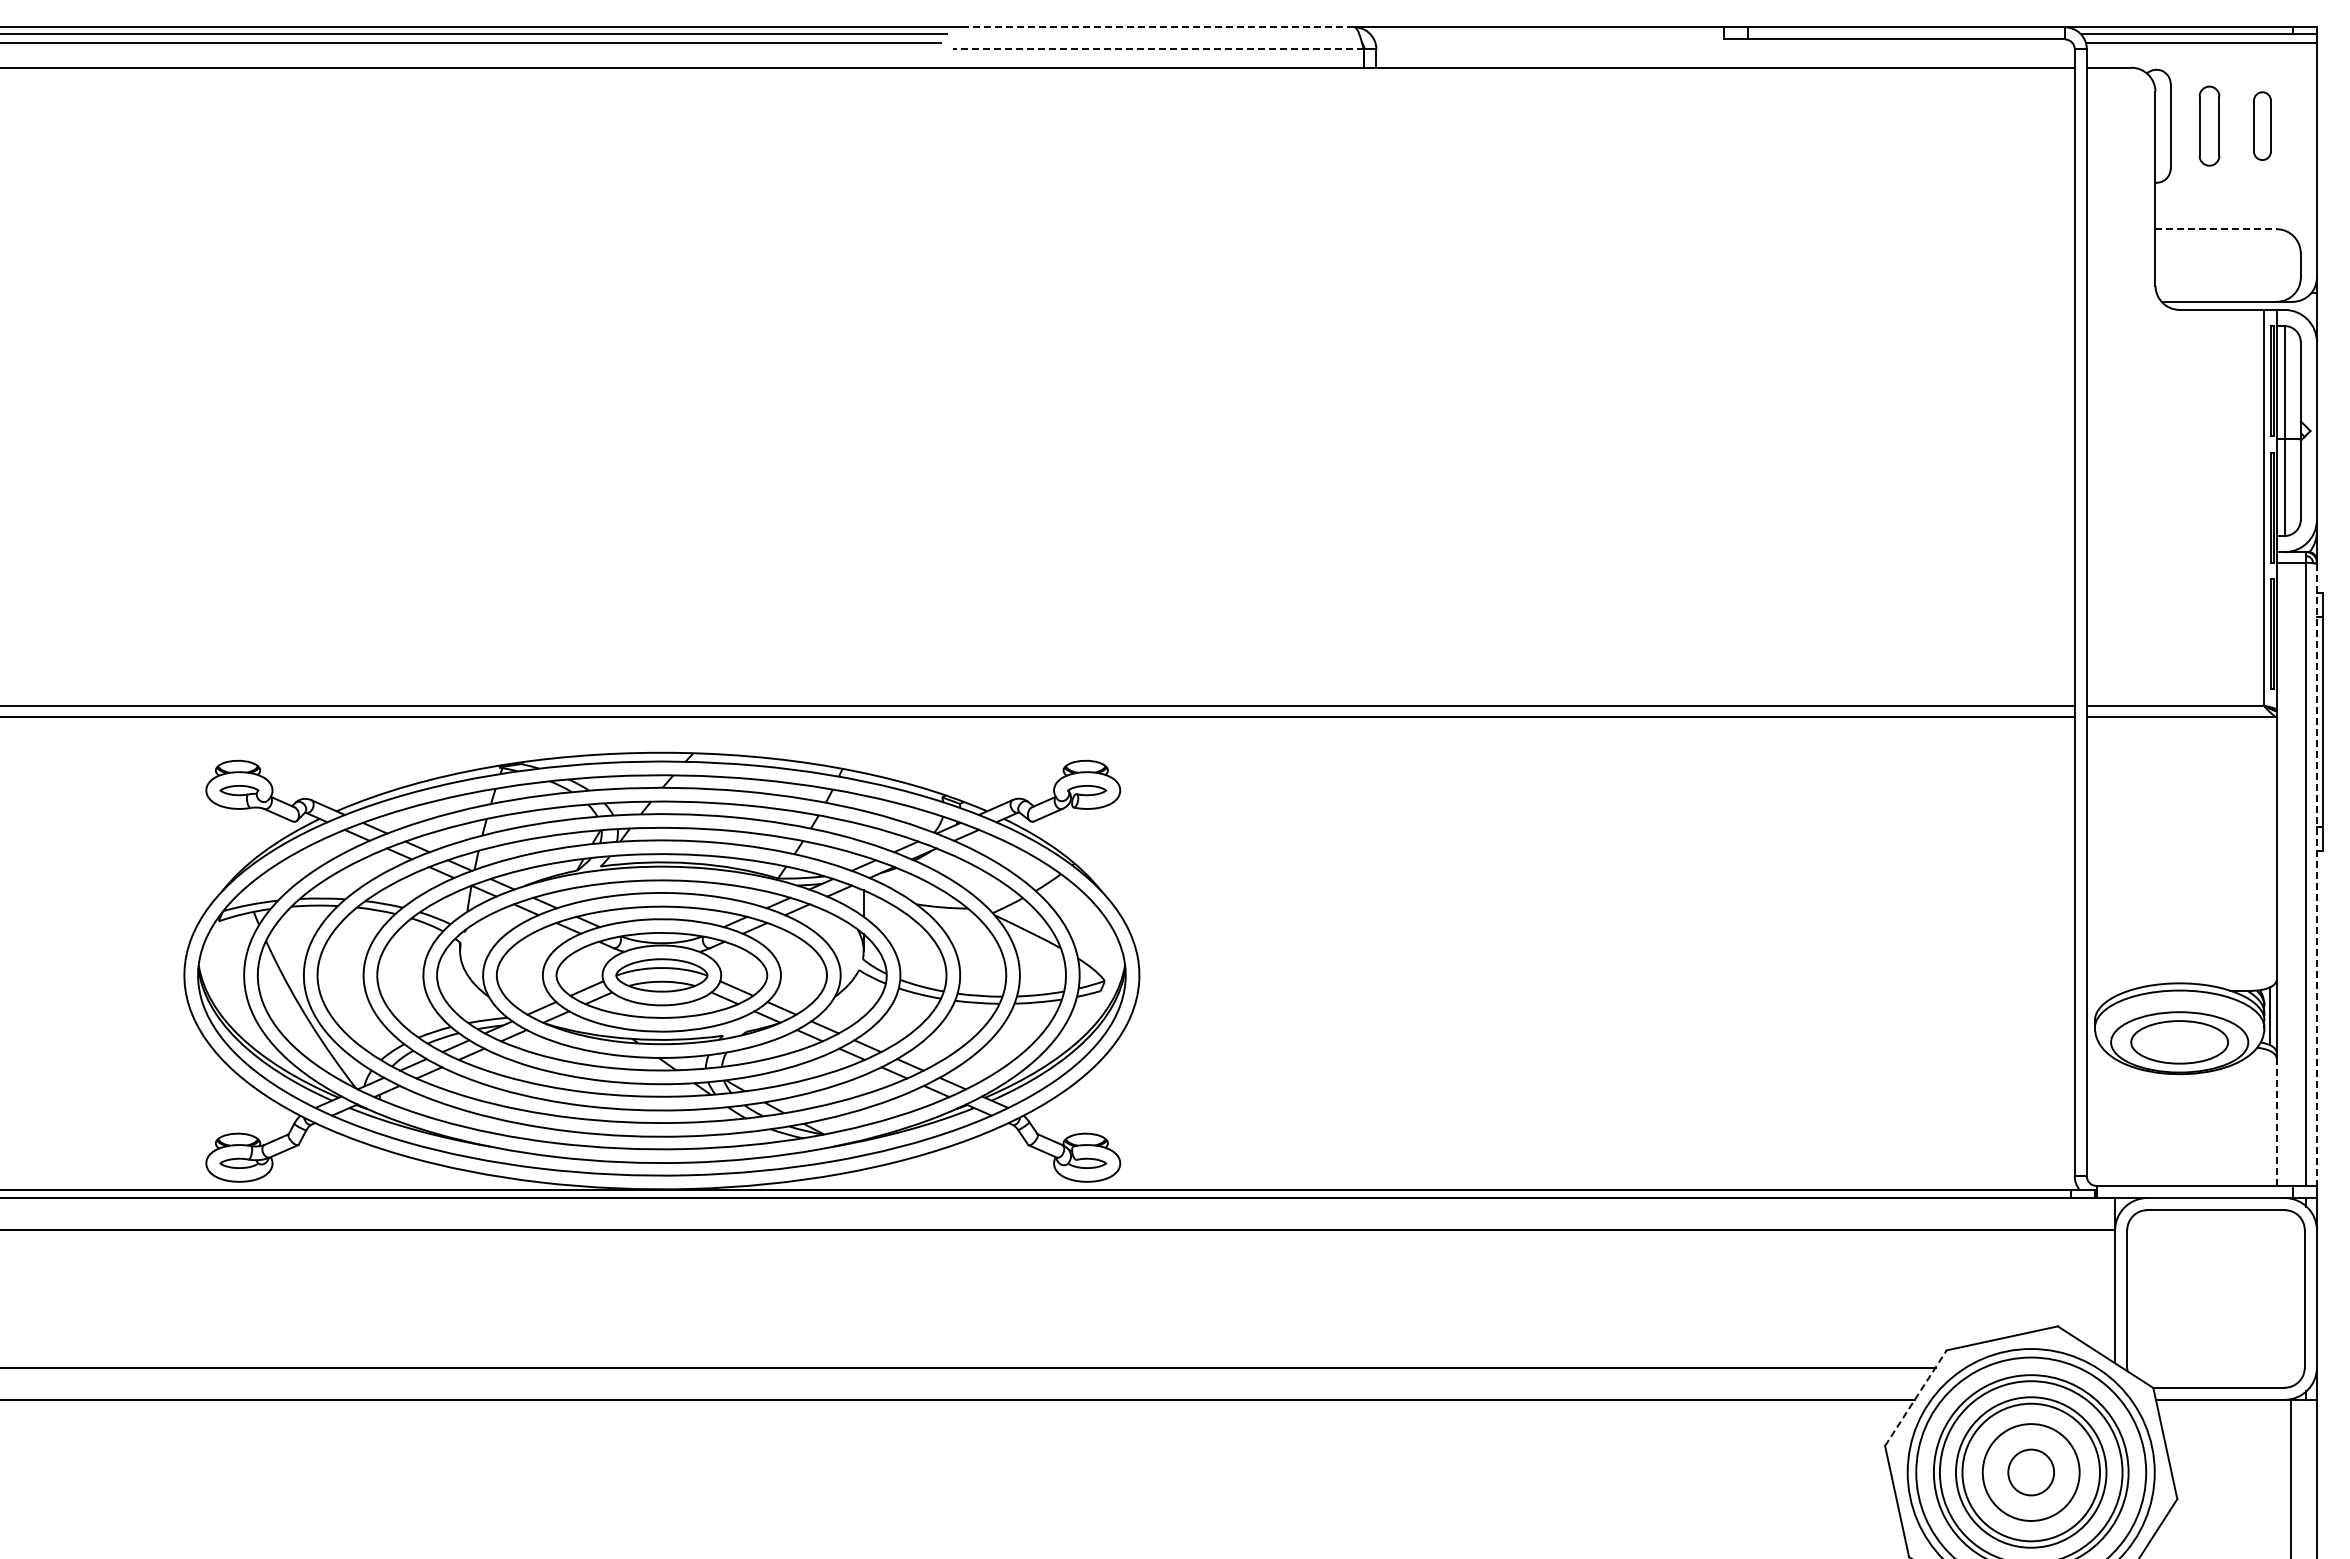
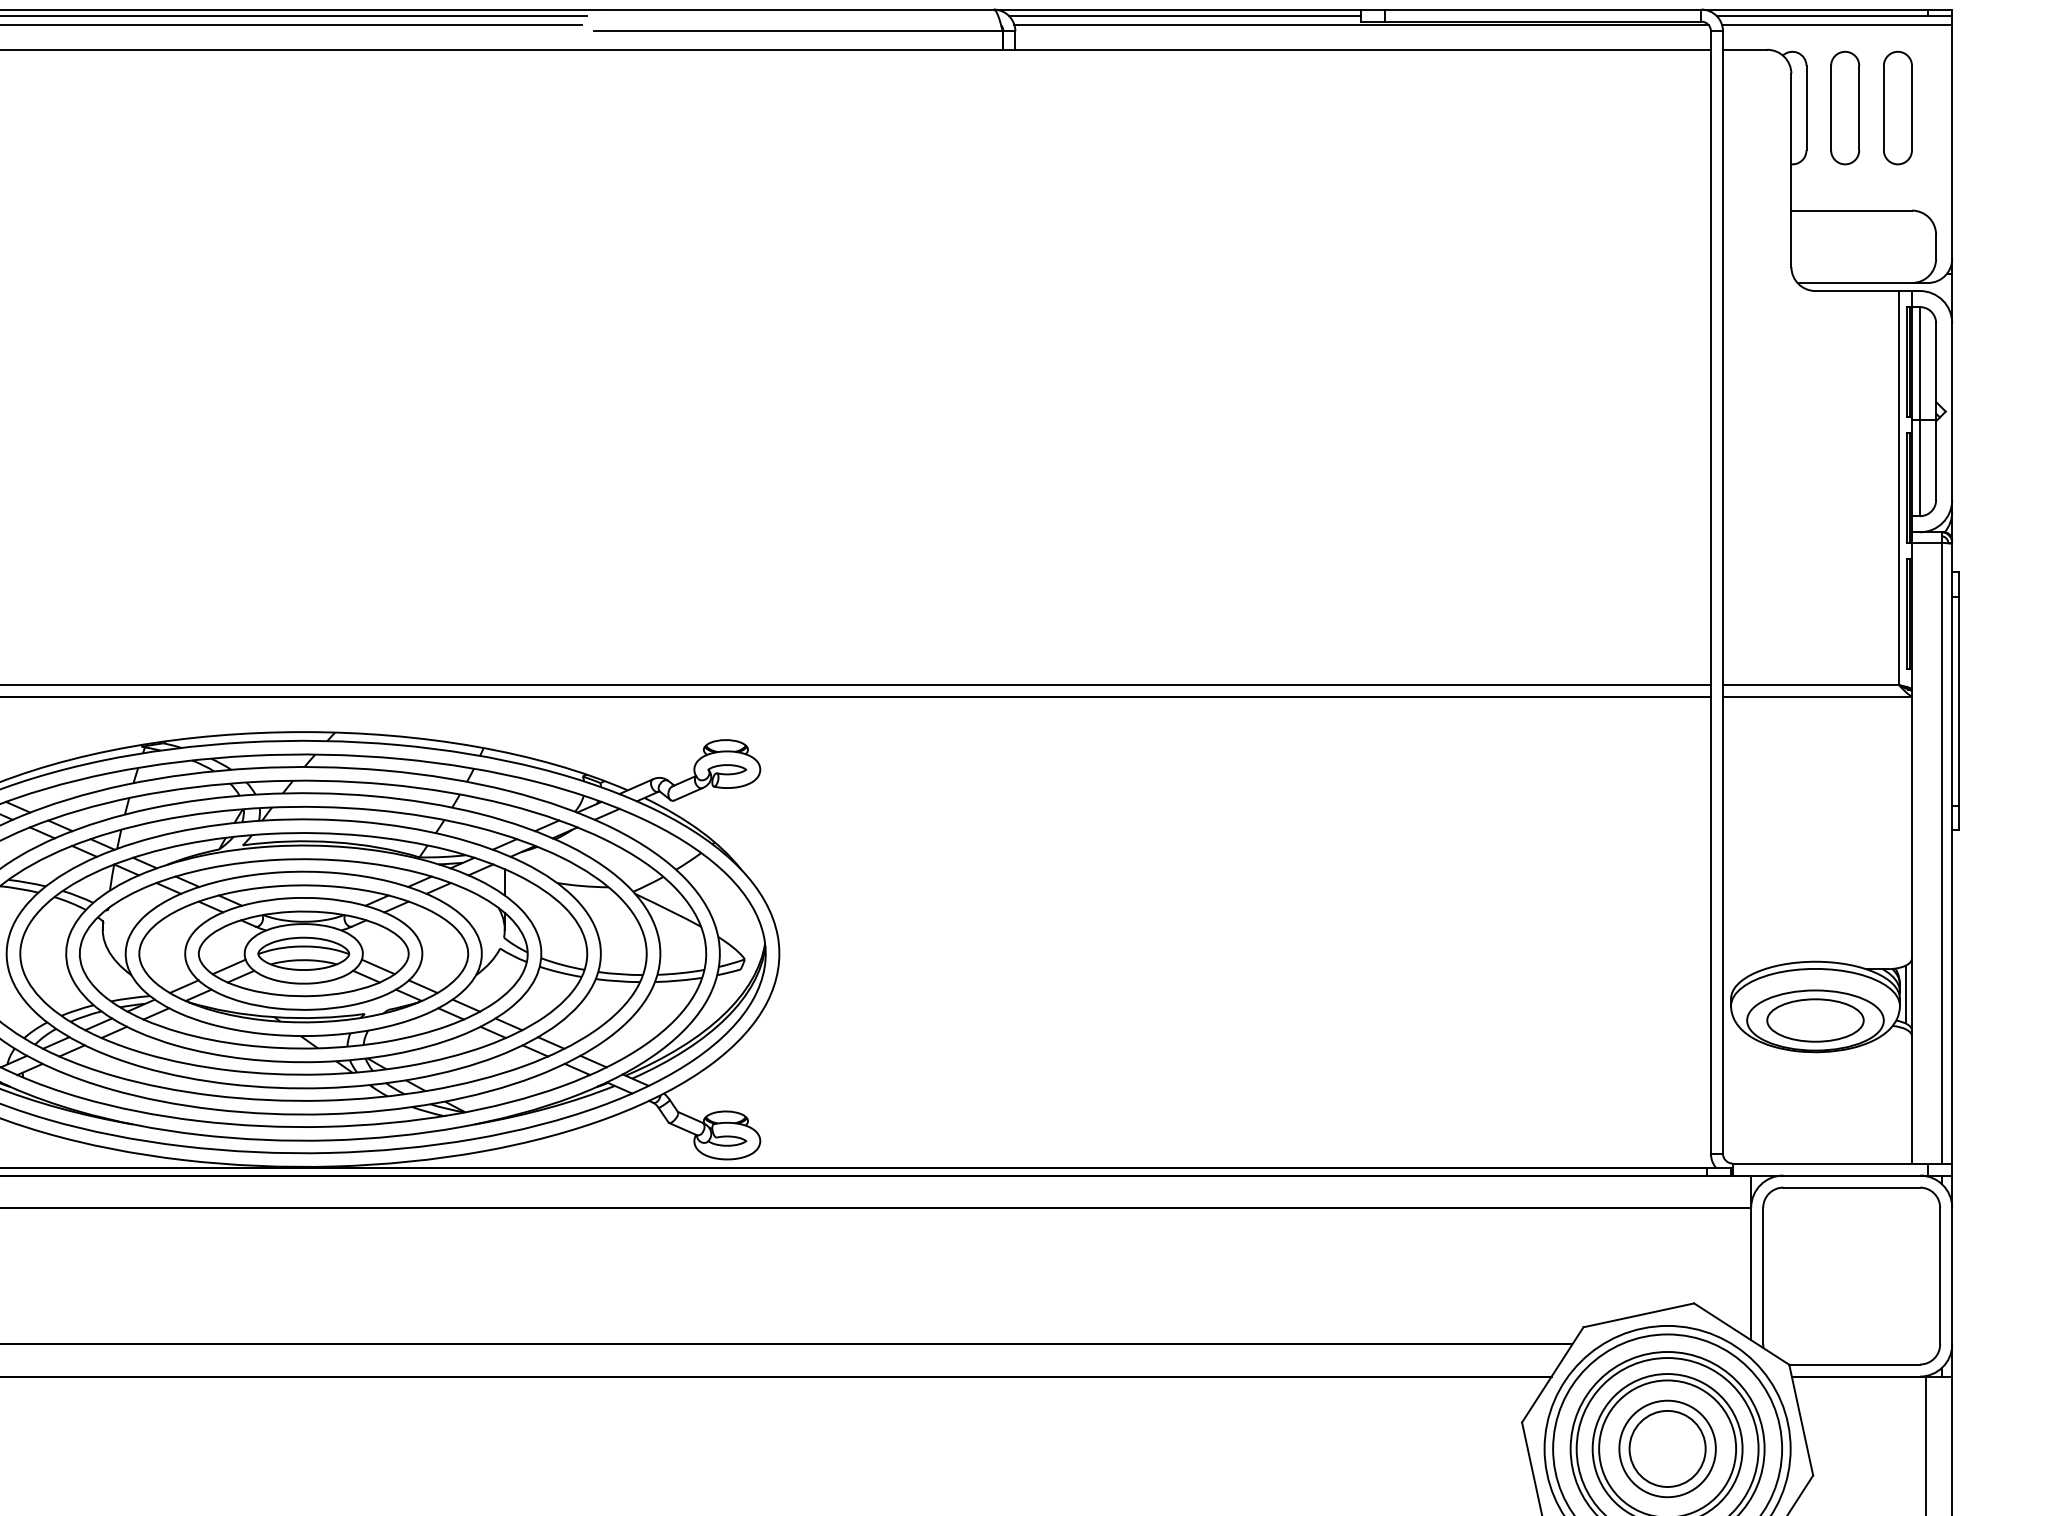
line: (1158, 27) -> (798, 9), dashed -> solid
line: (1546, 33) -> (1184, 15), added
line: (1723, 42) -> (1361, 24), added
line: (1157, 49) -> (797, 31), dashed -> solid
part: (2209, 125) -> (1845, 107), size x1.43
part: (2262, 125) -> (1897, 107), size x1.67
line: (2216, 229) -> (1852, 210), dashed -> solid
line: (2316, 875) -> (1951, 854), dashed -> solid
line: (2276, 1122) -> (1911, 1100), dashed -> solid
line: (1915, 1398) -> (1552, 1375), dashed -> solid
circle: (2031, 1472) -> (1667, 1448), size x1.67

